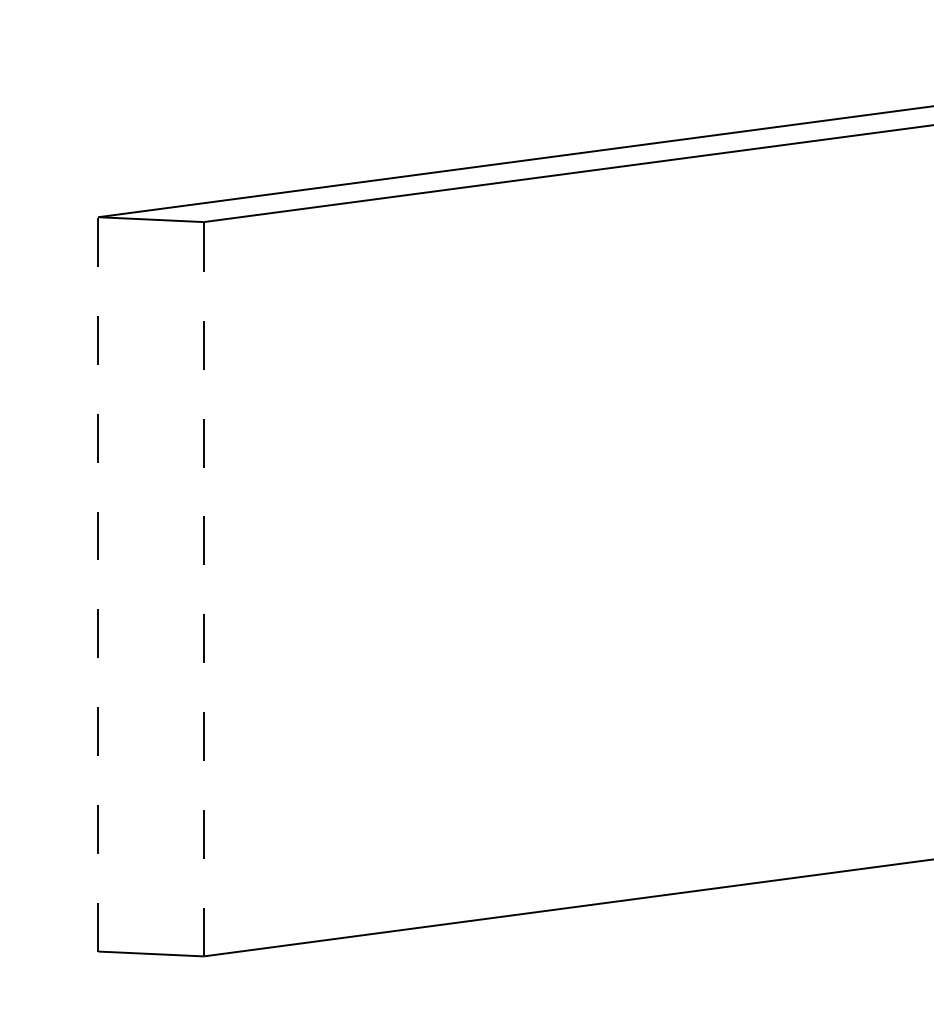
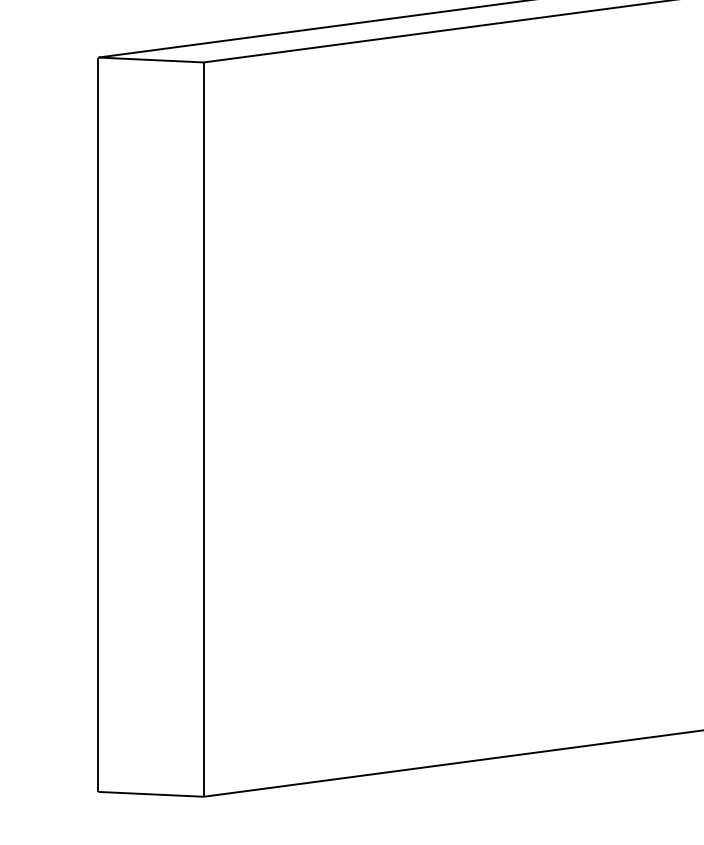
line: (98, 583) -> (98, 423), dashed -> solid
line: (203, 588) -> (203, 428), dashed -> solid

